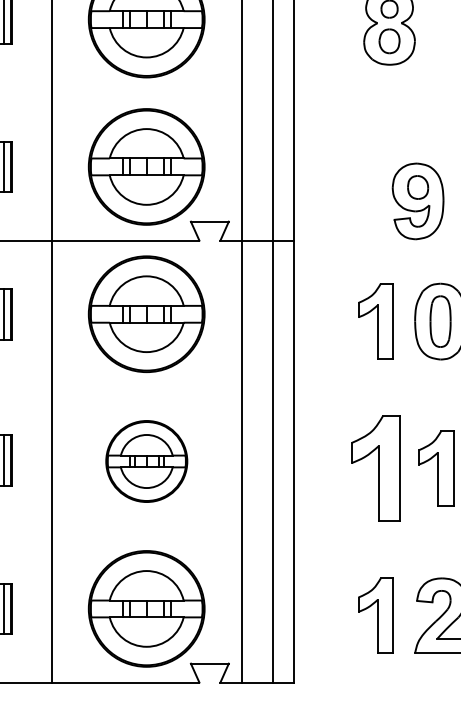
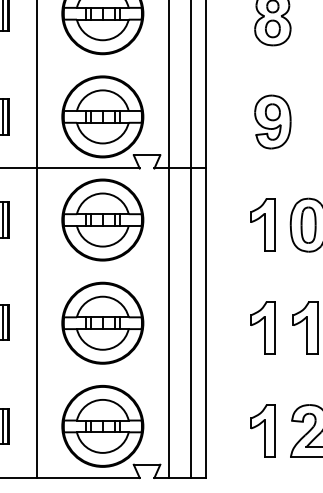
part: (417, 200) -> (272, 121), moved
part: (146, 460) -> (102, 322), size x1.43
part: (374, 467) -> (262, 327), size x0.71

